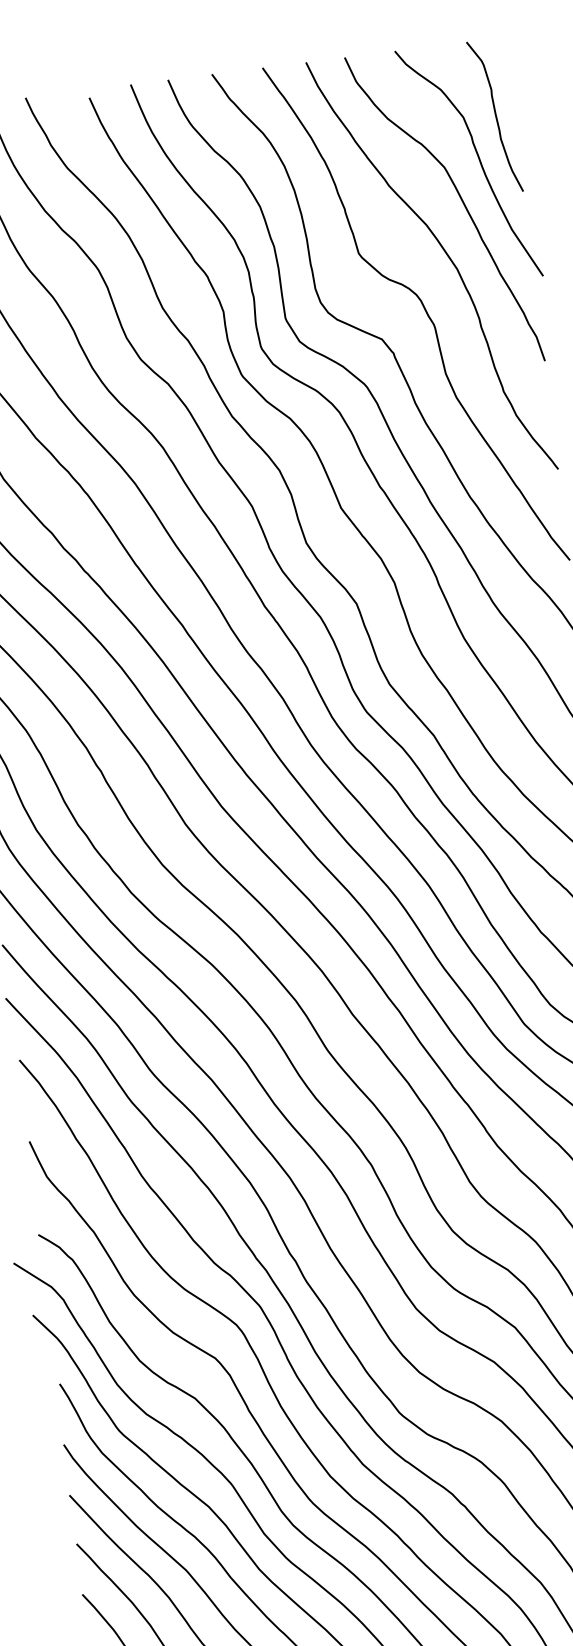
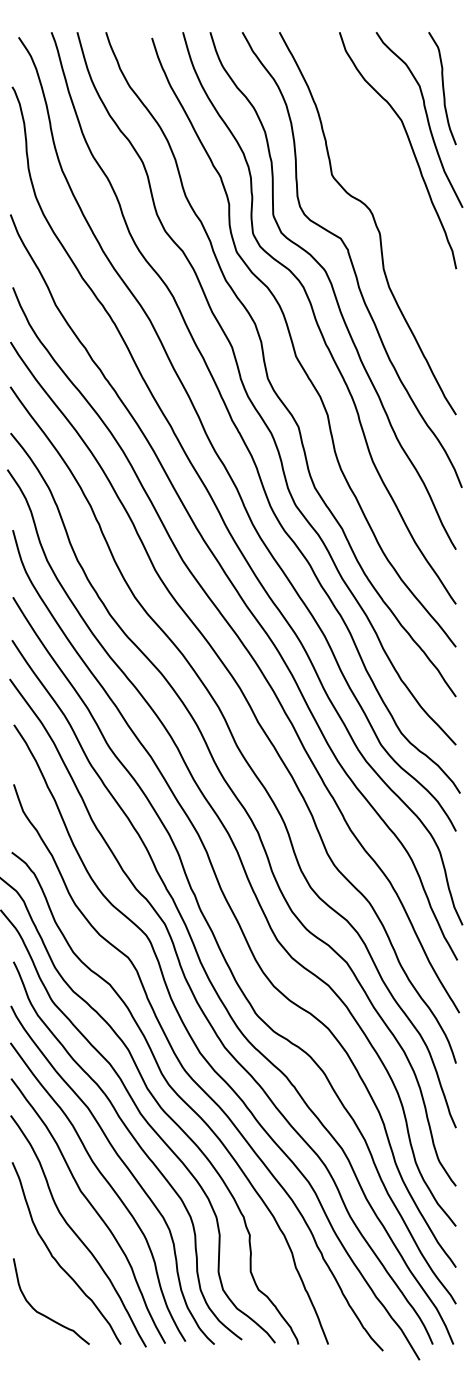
curve: (447, 257) -> (395, 185), removed

